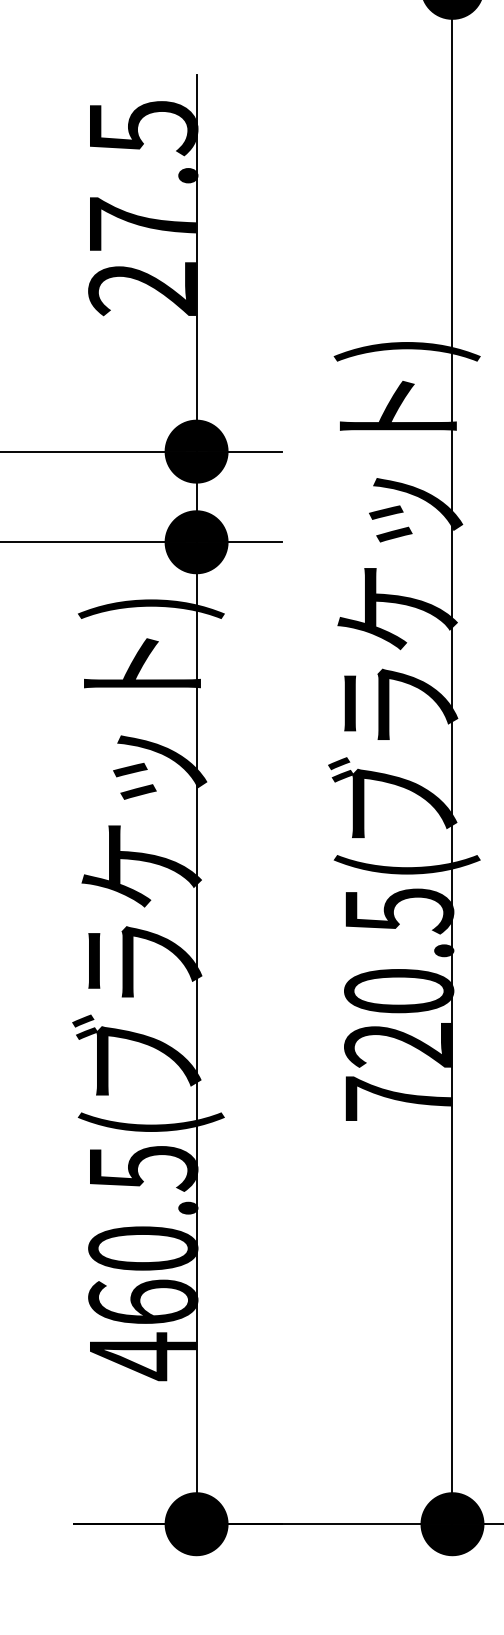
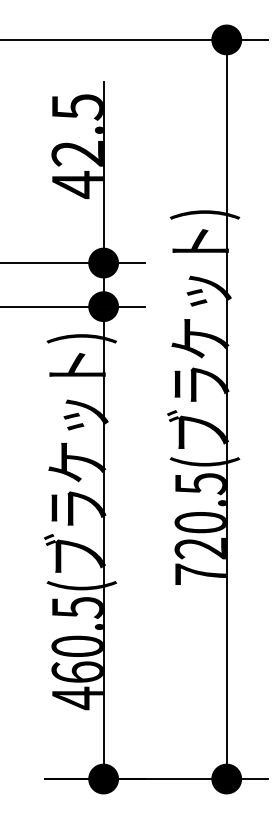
text: (140, 257) -> (76, 169), 27.5 -> 42.5

